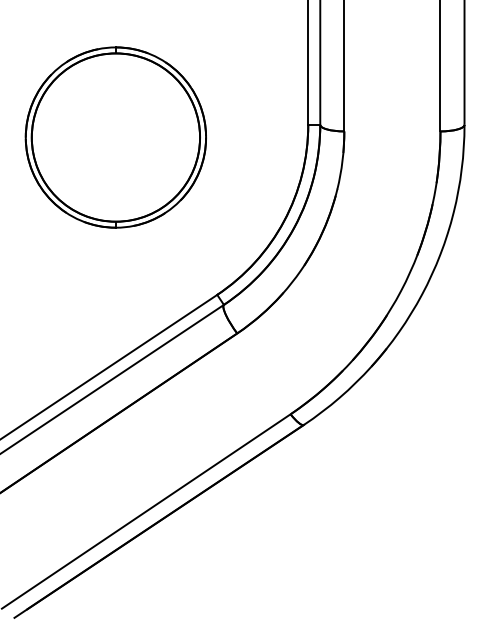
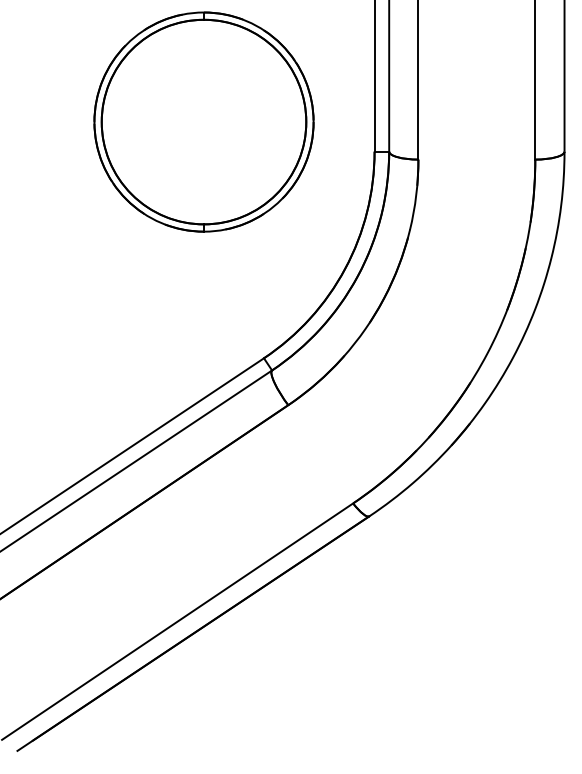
part: (115, 137) -> (203, 121), moved

